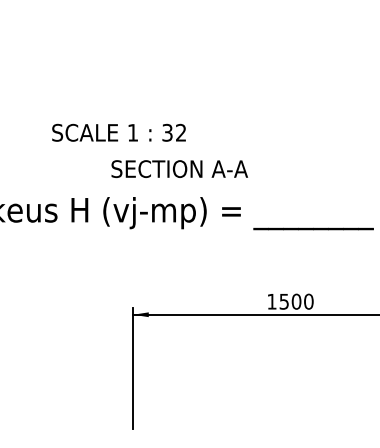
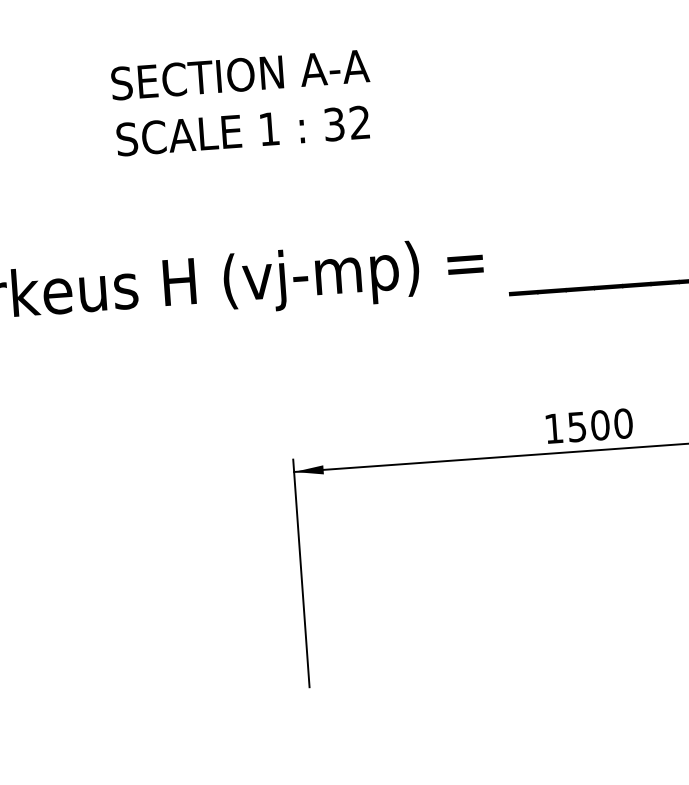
text: (179, 168) -> (239, 73), moved

